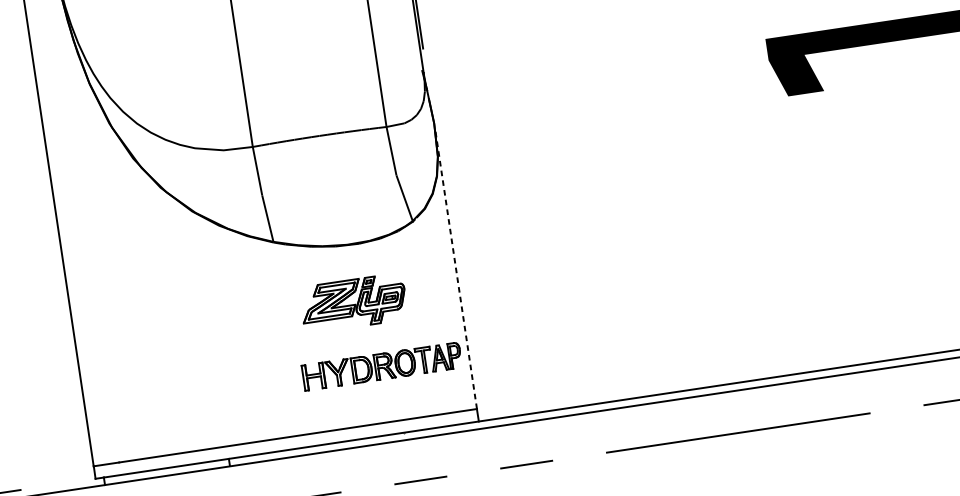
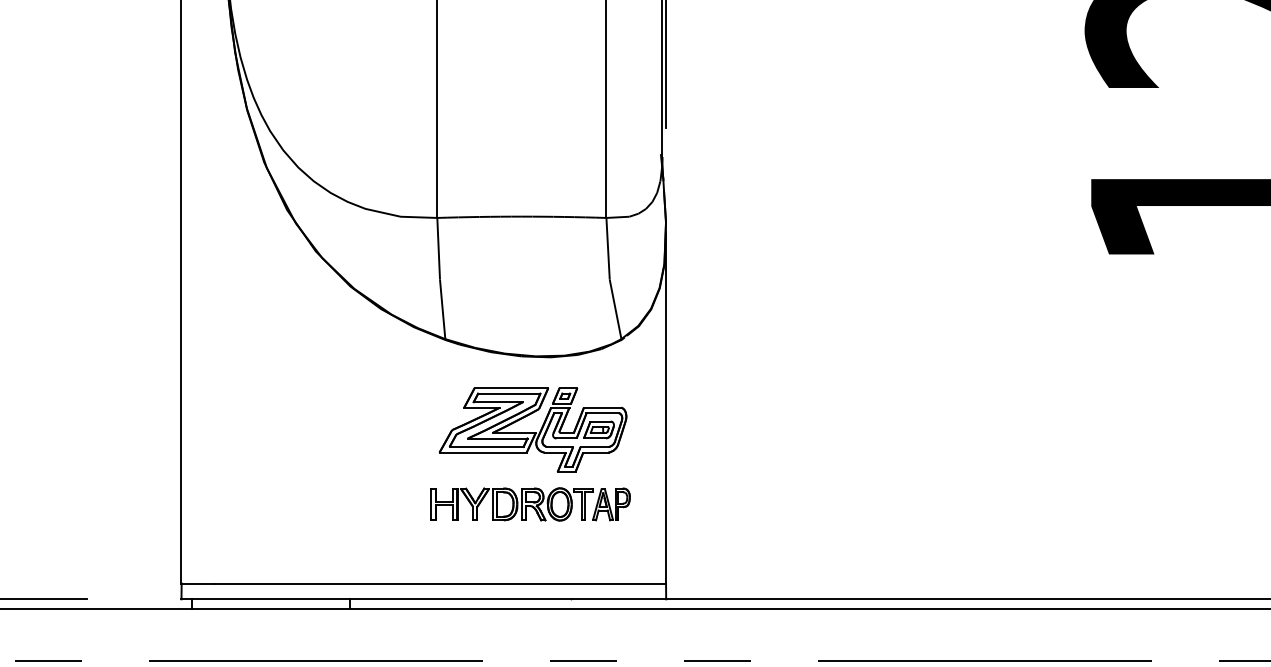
line: (456, 269) -> (666, 407), dashed -> solid
part: (353, 302) -> (533, 429), size x1.43
part: (381, 366) -> (530, 504), moved

